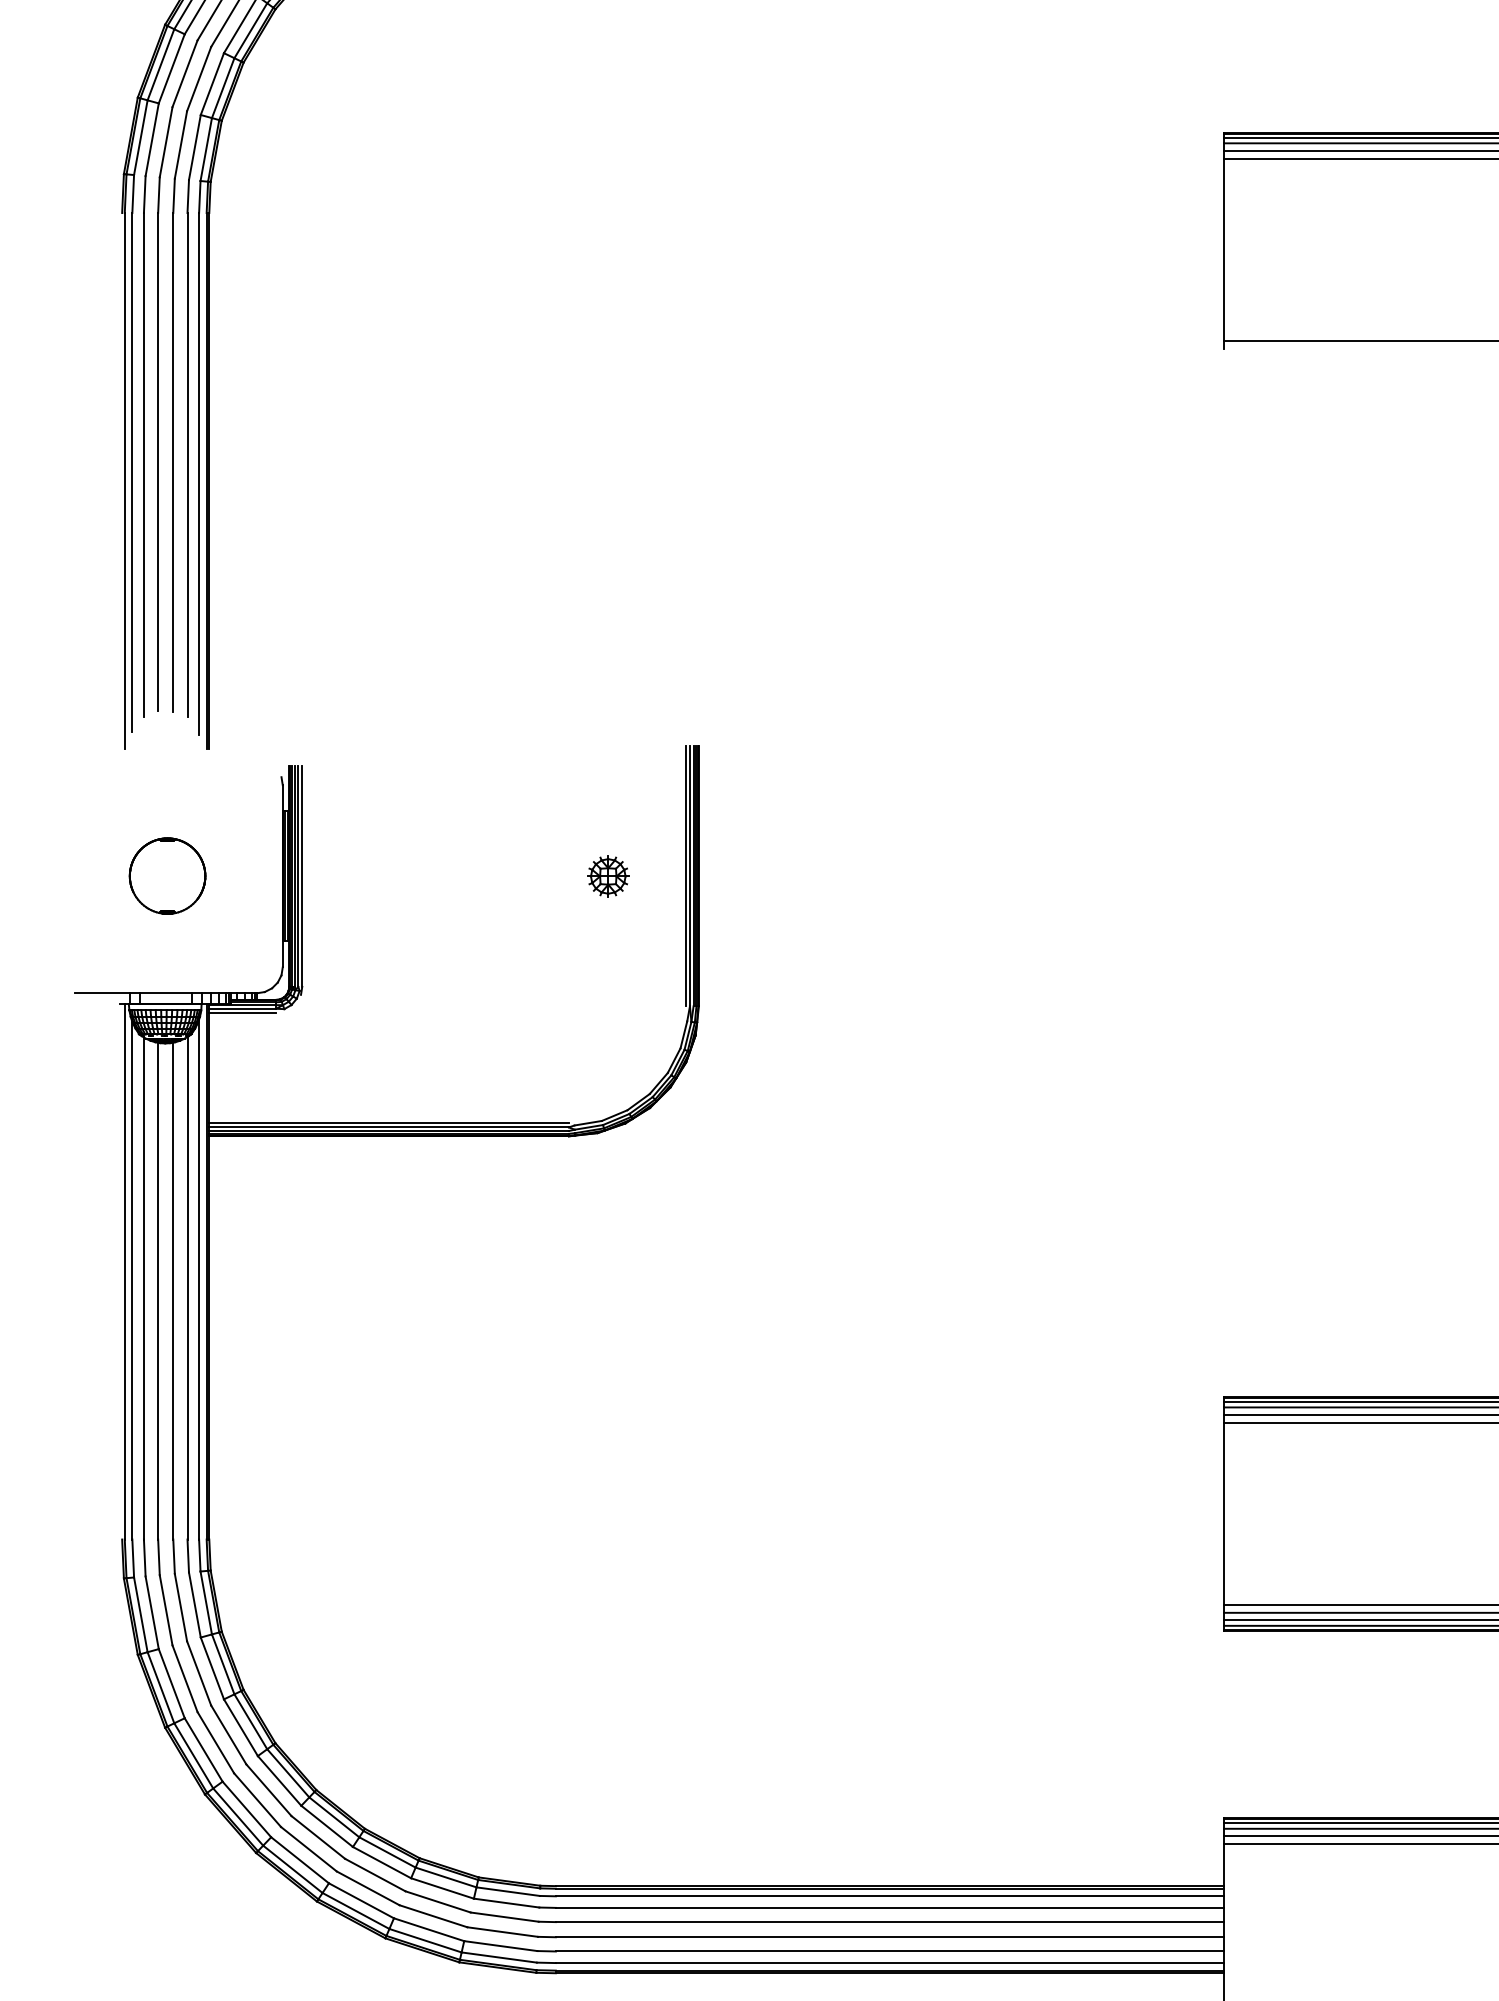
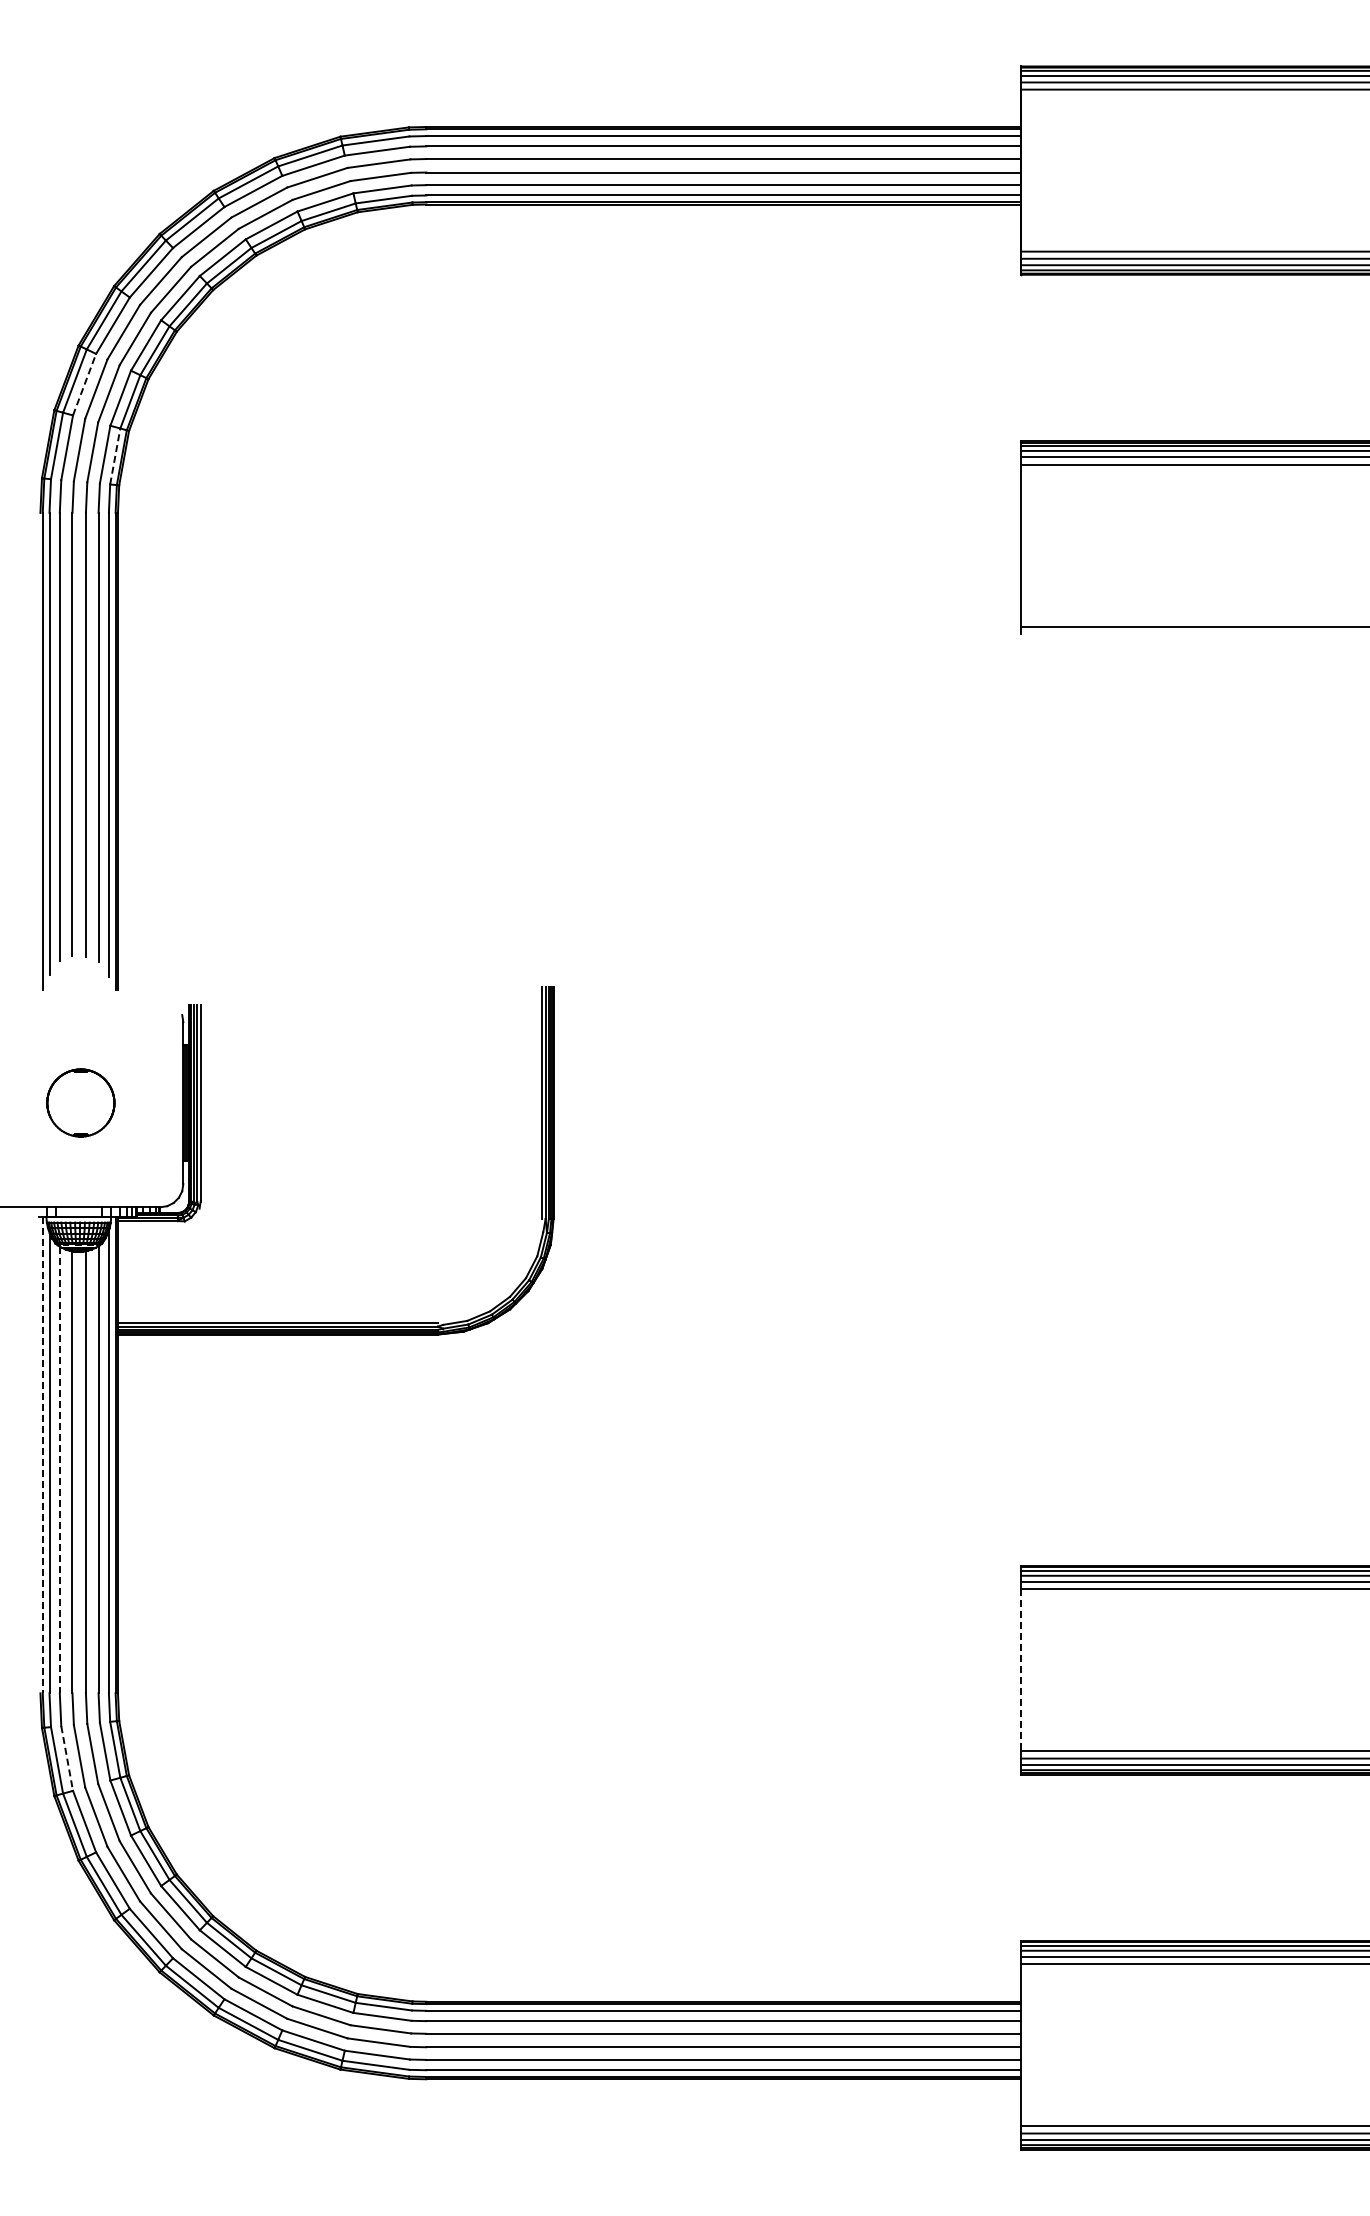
line: (171, 68) -> (84, 384), solid -> dashed
line: (206, 149) -> (115, 456), solid -> dashed
part: (607, 875) -> (472, 1102), removed
line: (242, 1012) -> (147, 1224), removed
line: (124, 1272) -> (42, 1455), solid -> dashed
line: (143, 1289) -> (59, 1470), solid -> dashed
line: (1223, 1513) -> (1020, 1670), solid -> dashed
line: (152, 1612) -> (67, 1758), solid -> dashed

